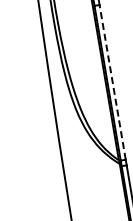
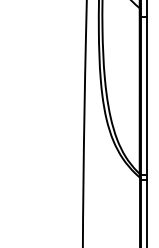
line: (112, 82) -> (146, 95), dashed -> solid

